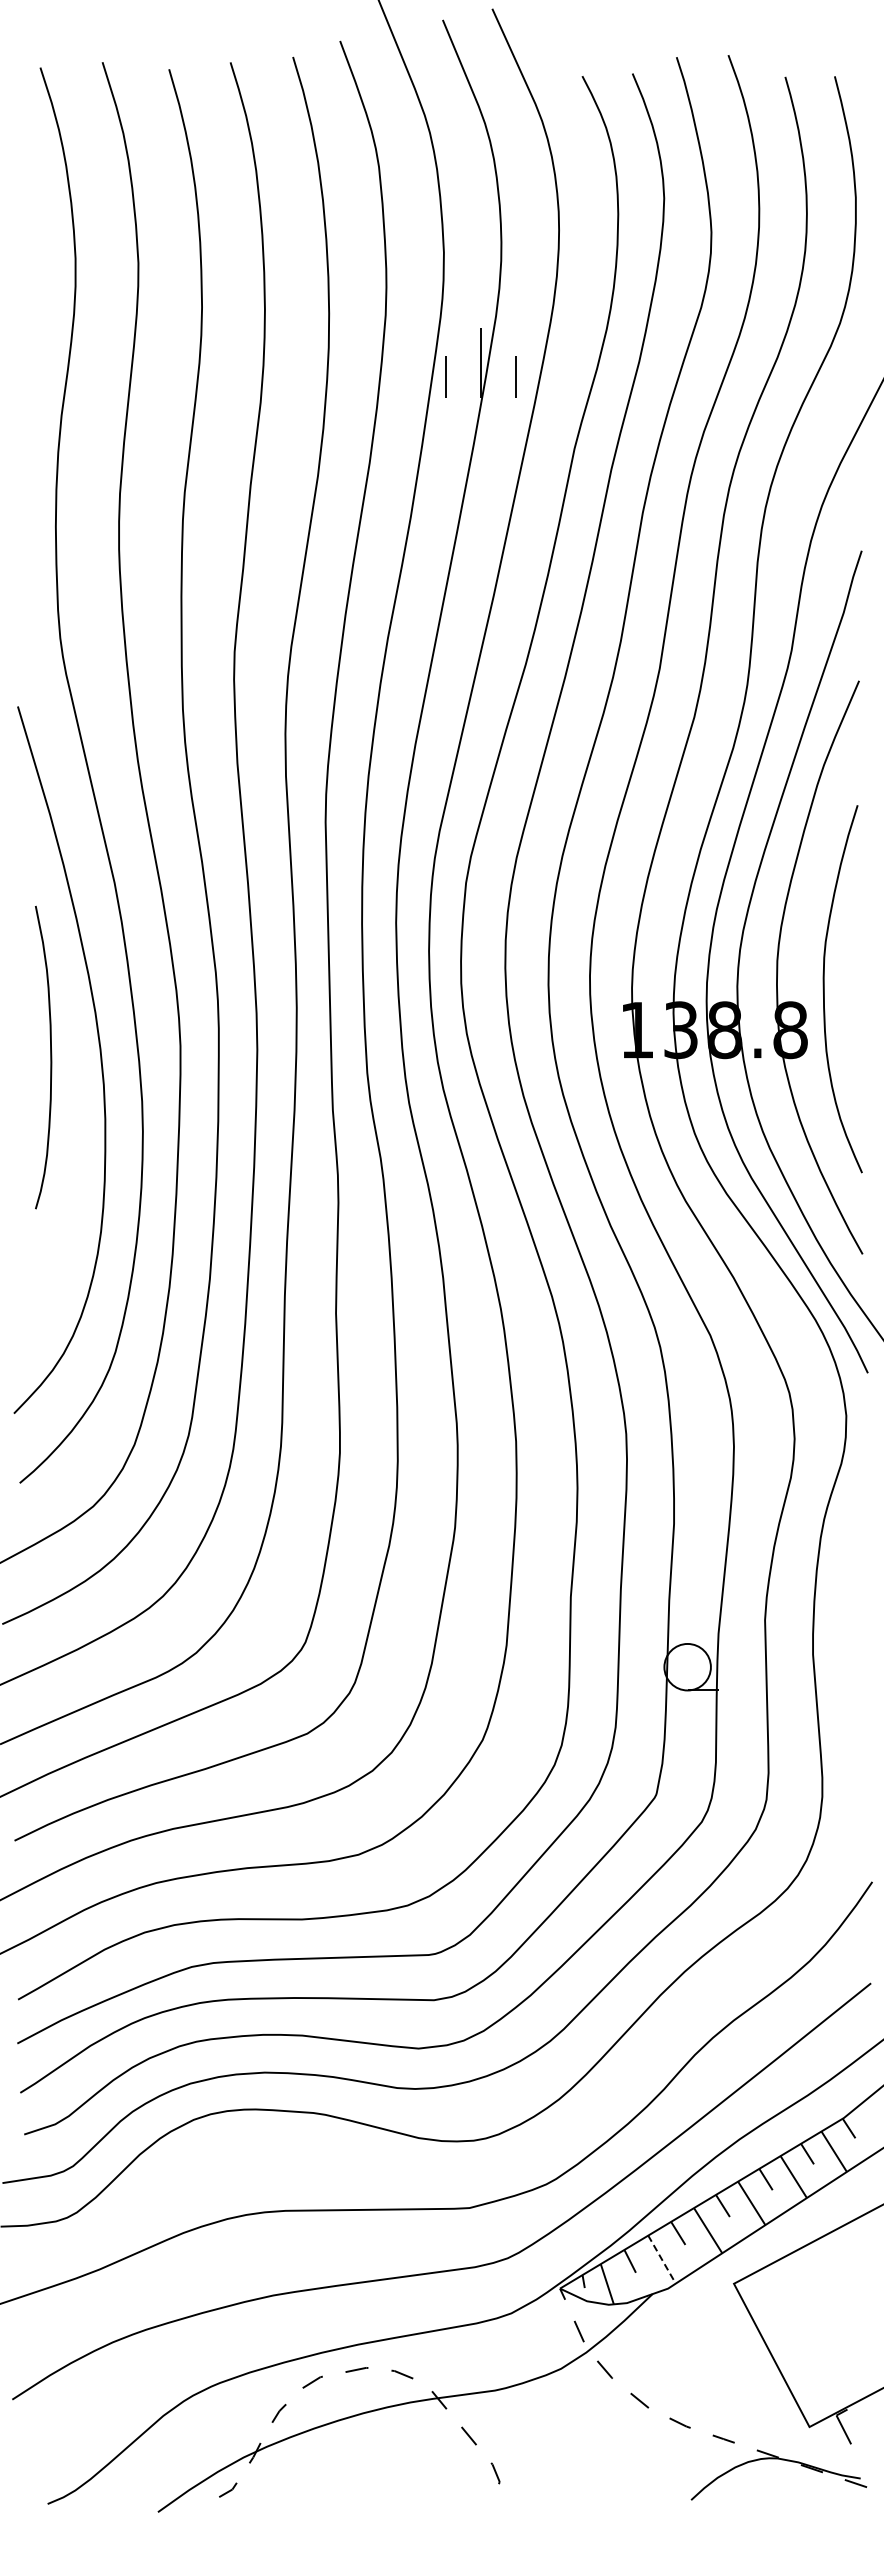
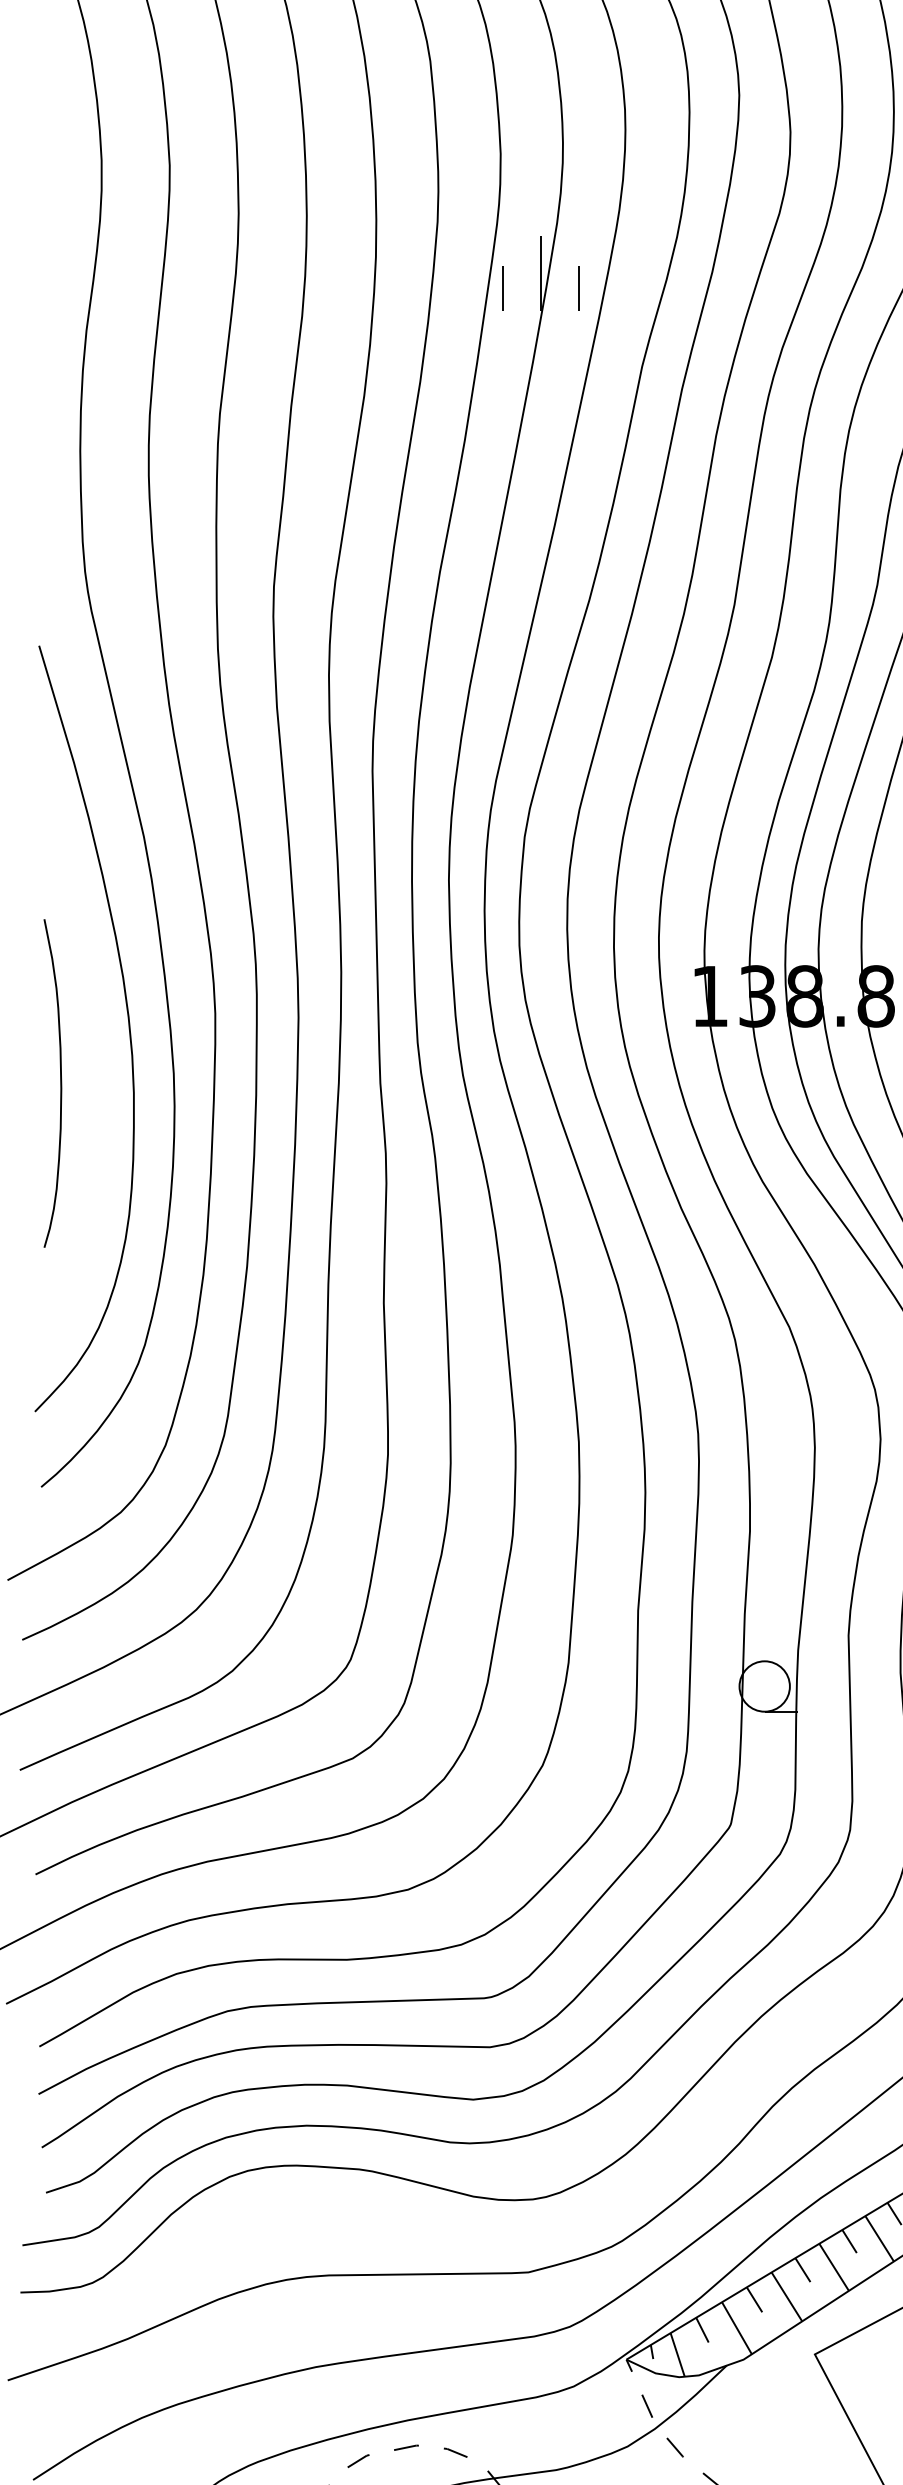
curve: (50, 1057) -> (60, 1083), moved
line: (661, 2259) -> (736, 2328), dashed -> solid

